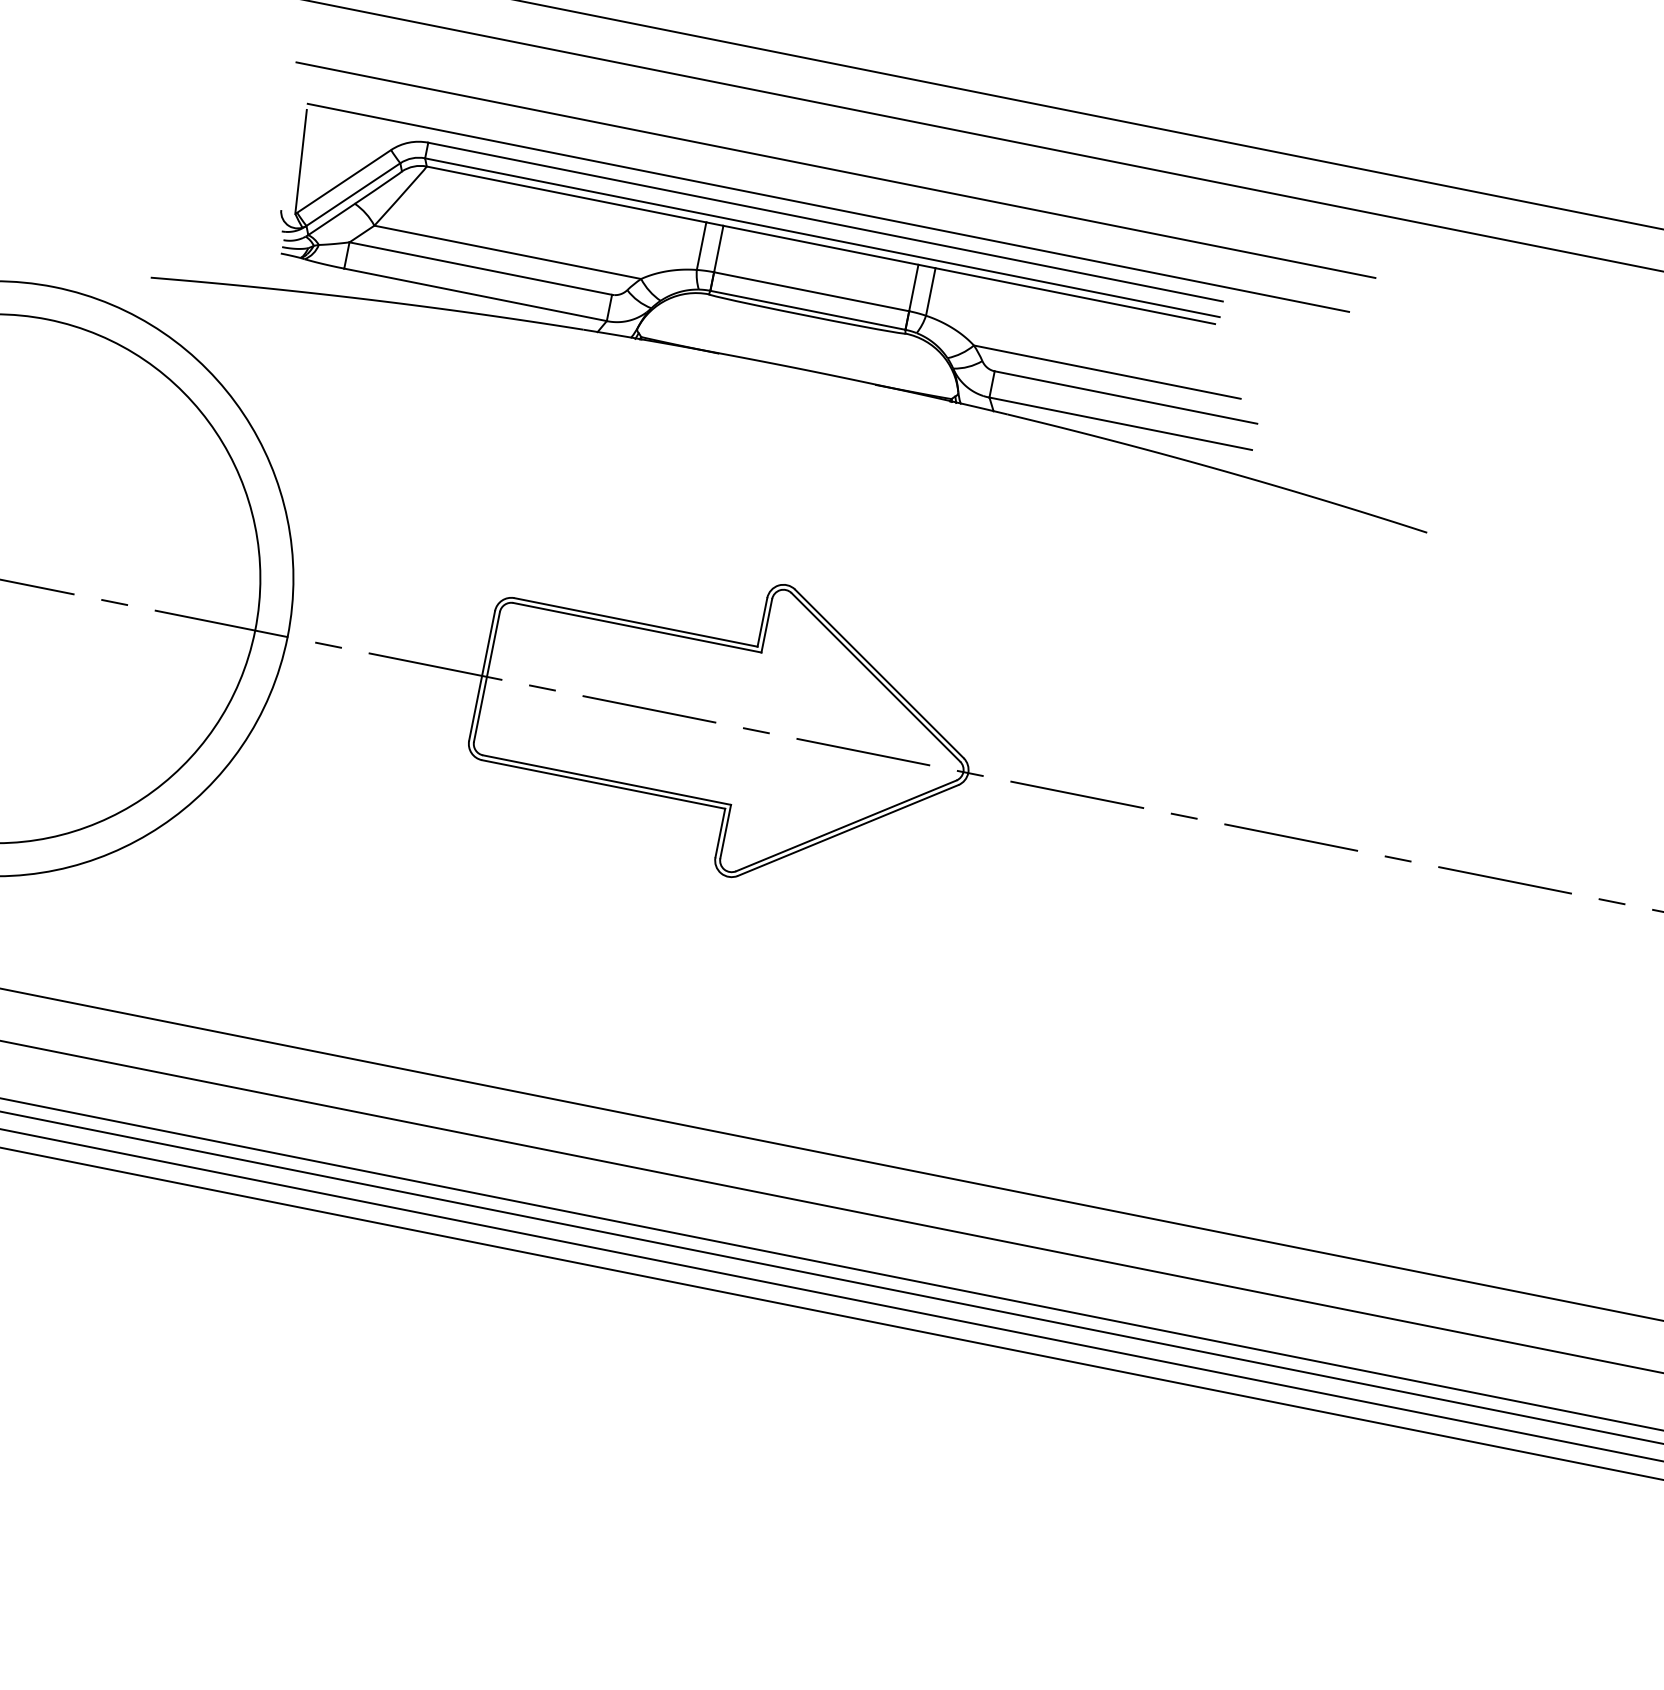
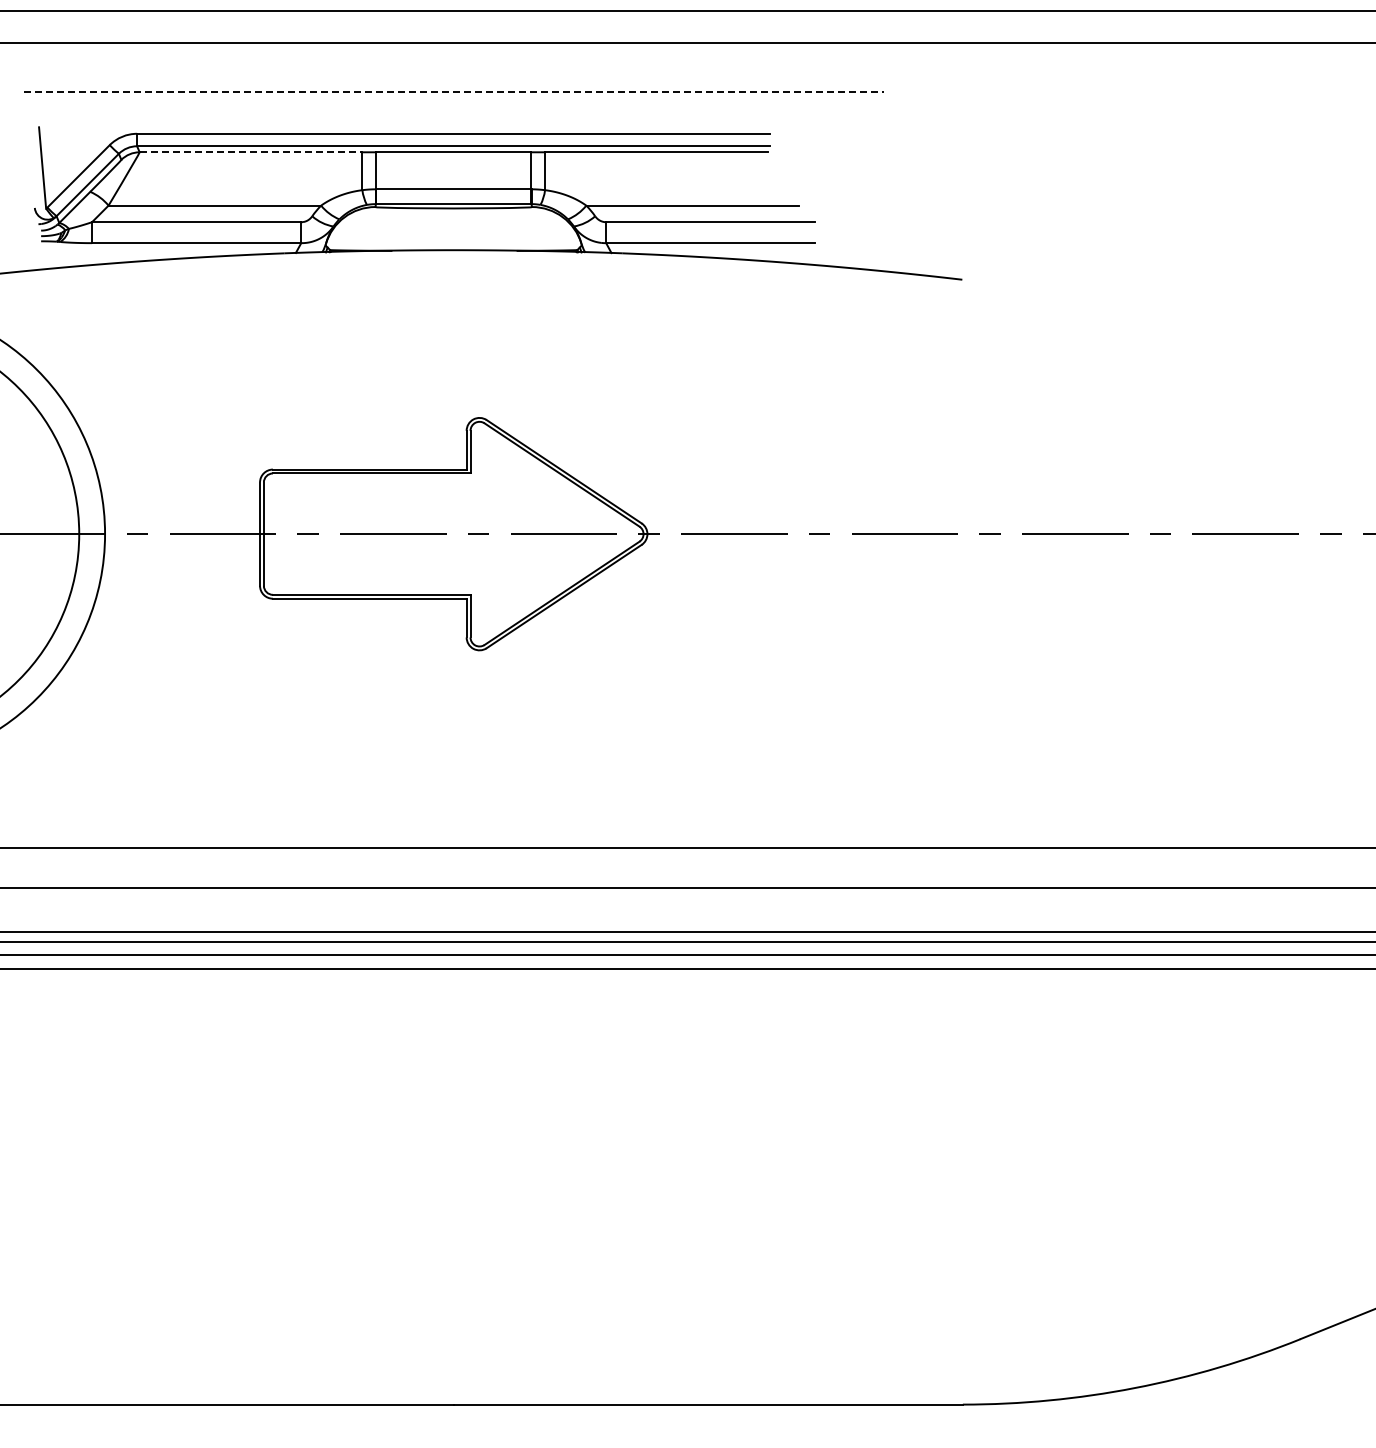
line: (835, 170) -> (453, 92), solid -> dashed
line: (567, 194) -> (251, 152), solid -> dashed
line: (828, 207) -> (453, 122), removed

